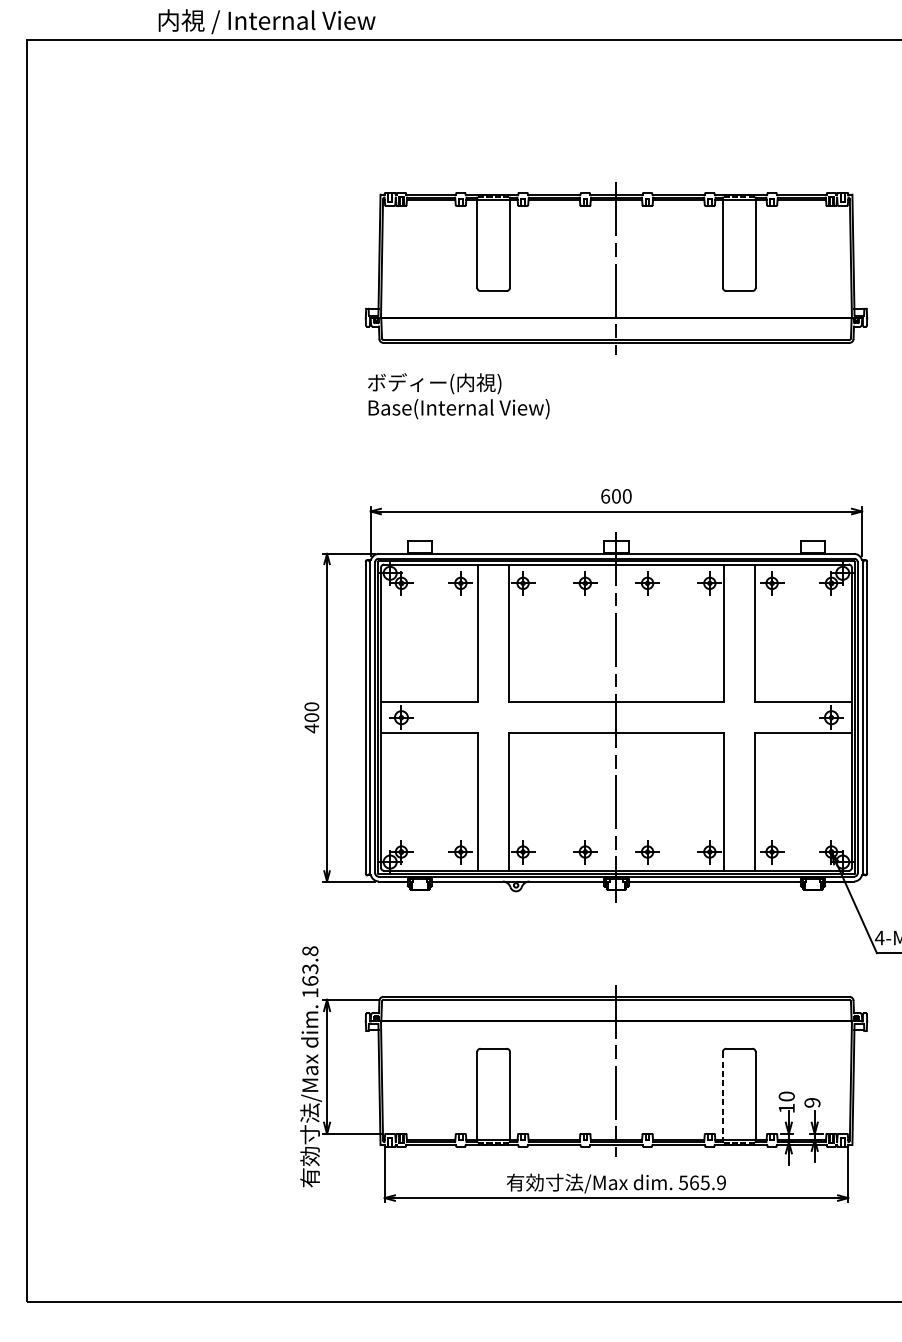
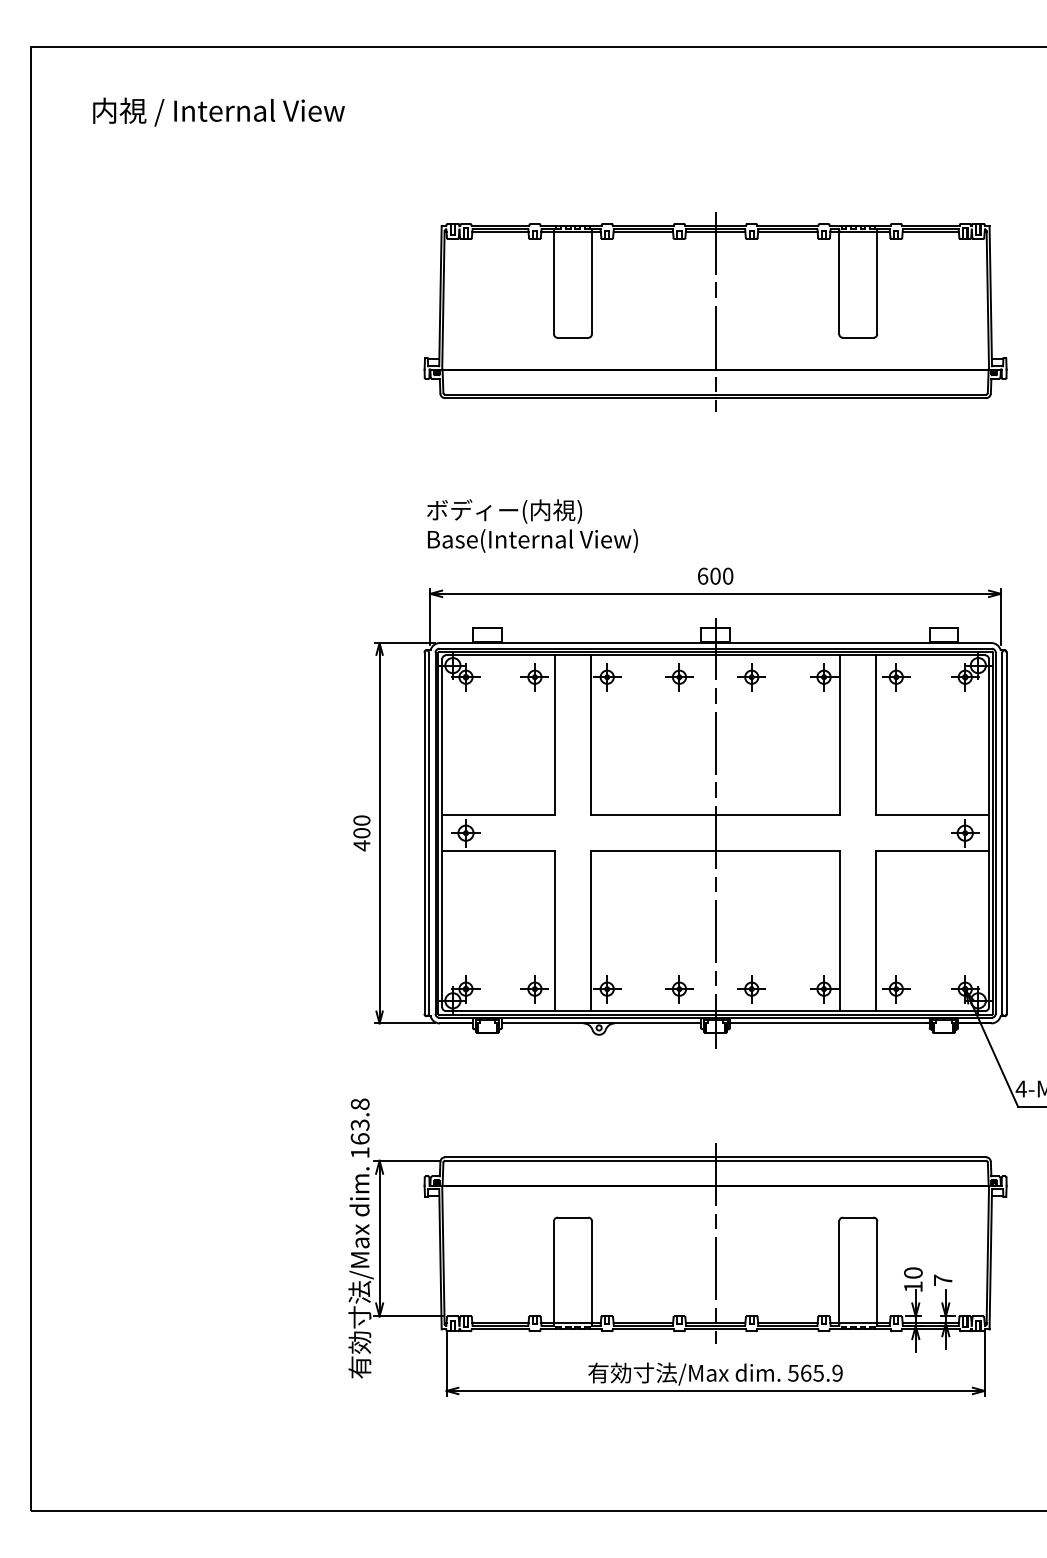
text: (266, 21) -> (218, 111), moved
text: (458, 395) -> (532, 525), moved
line: (723, 1096) -> (839, 1273), dashed -> solid
text: (811, 1102) -> (942, 1280), 9 -> 7

